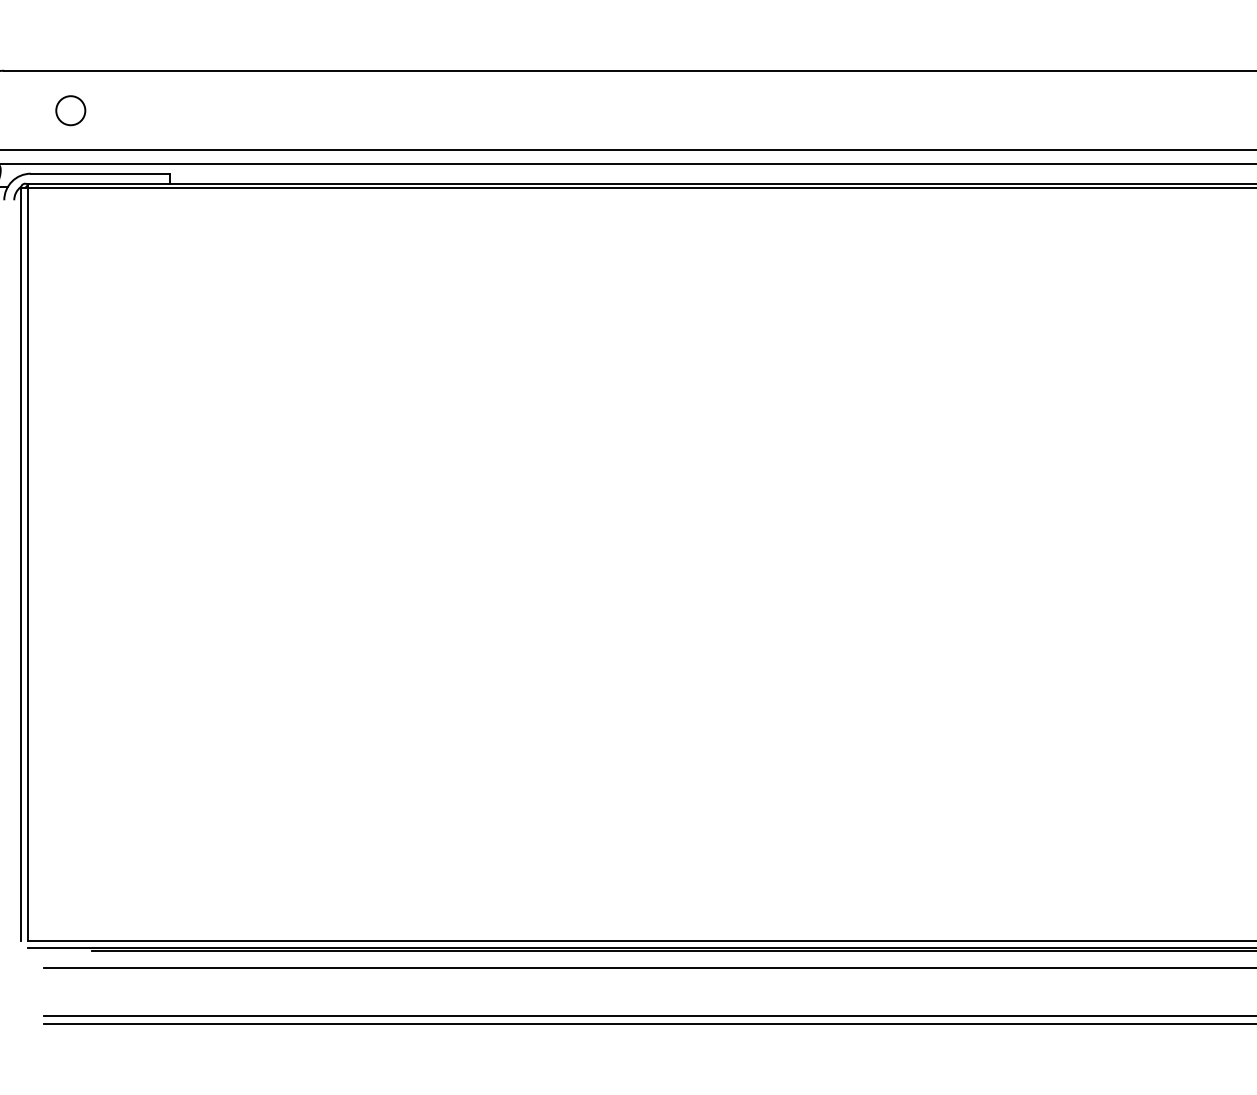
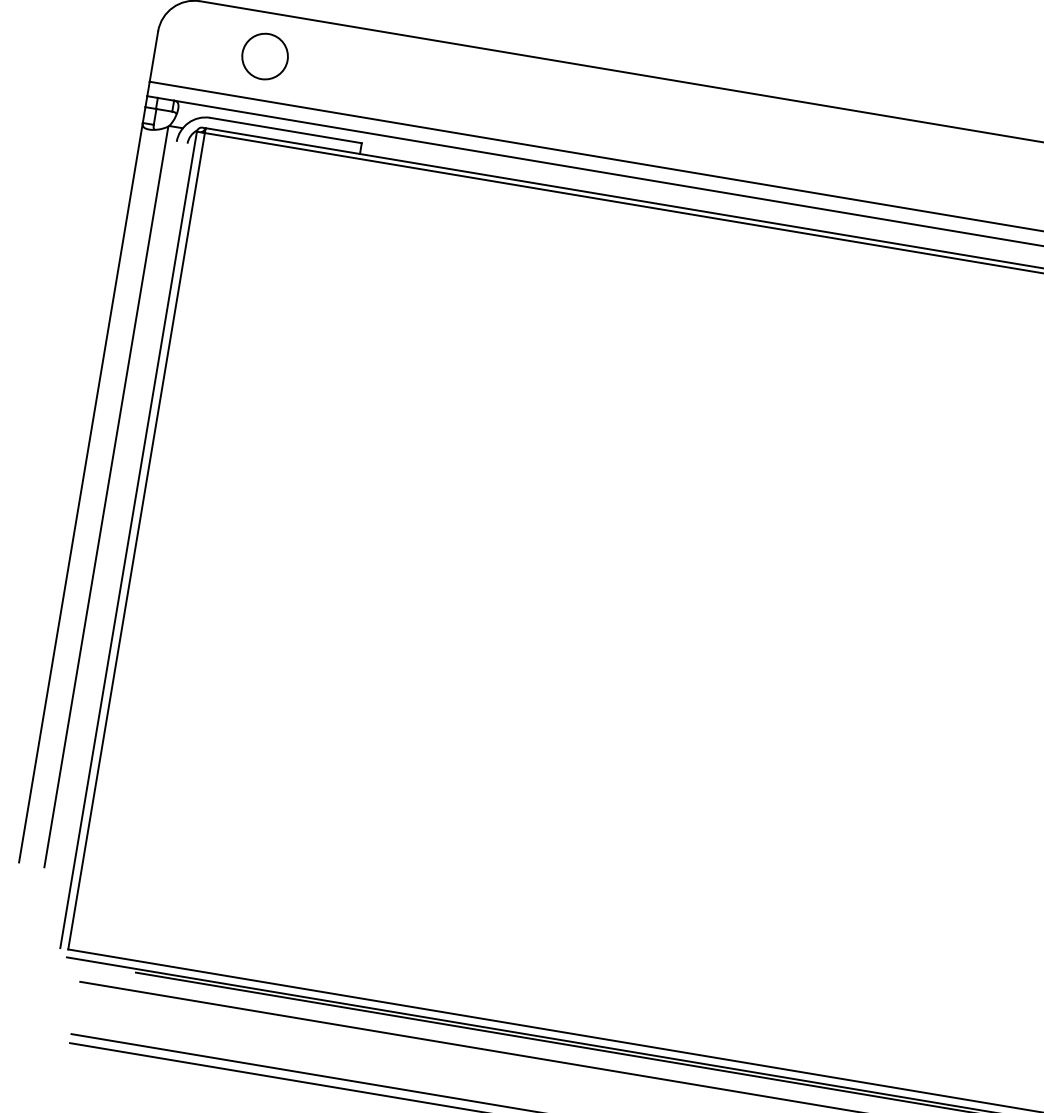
circle: (70, 110) -> (264, 56), size x1.43

